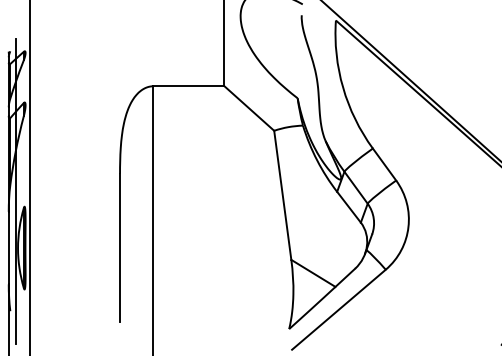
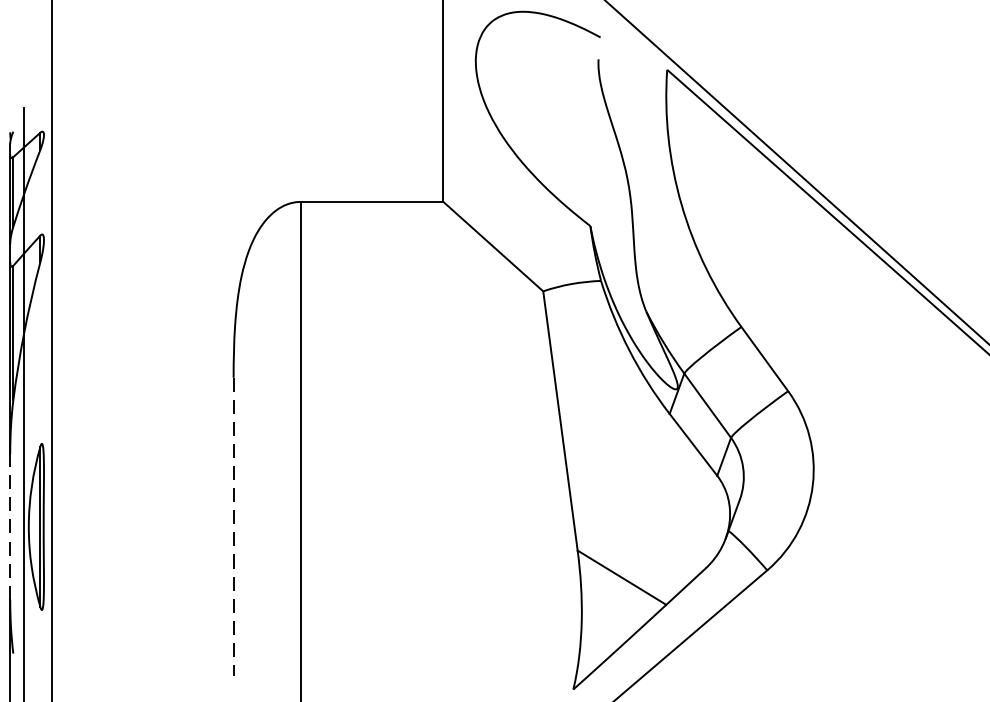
line: (8, 247) -> (9, 525), solid -> dashed
line: (120, 248) -> (234, 527), solid -> dashed

